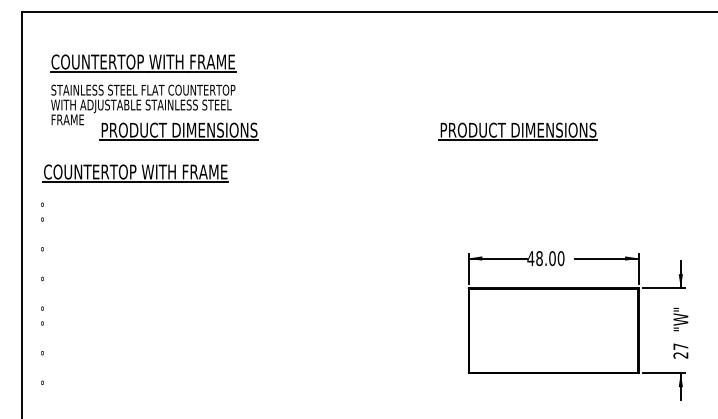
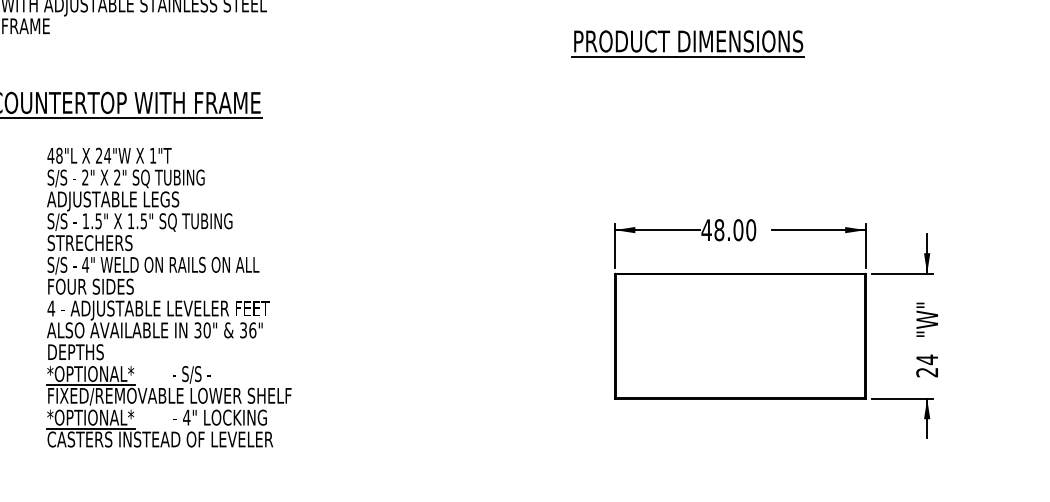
part: (178, 131) -> (188, 43), removed
part: (164, 304) -> (168, 297), added
text: (680, 346) -> (926, 359), 27 -> 24

